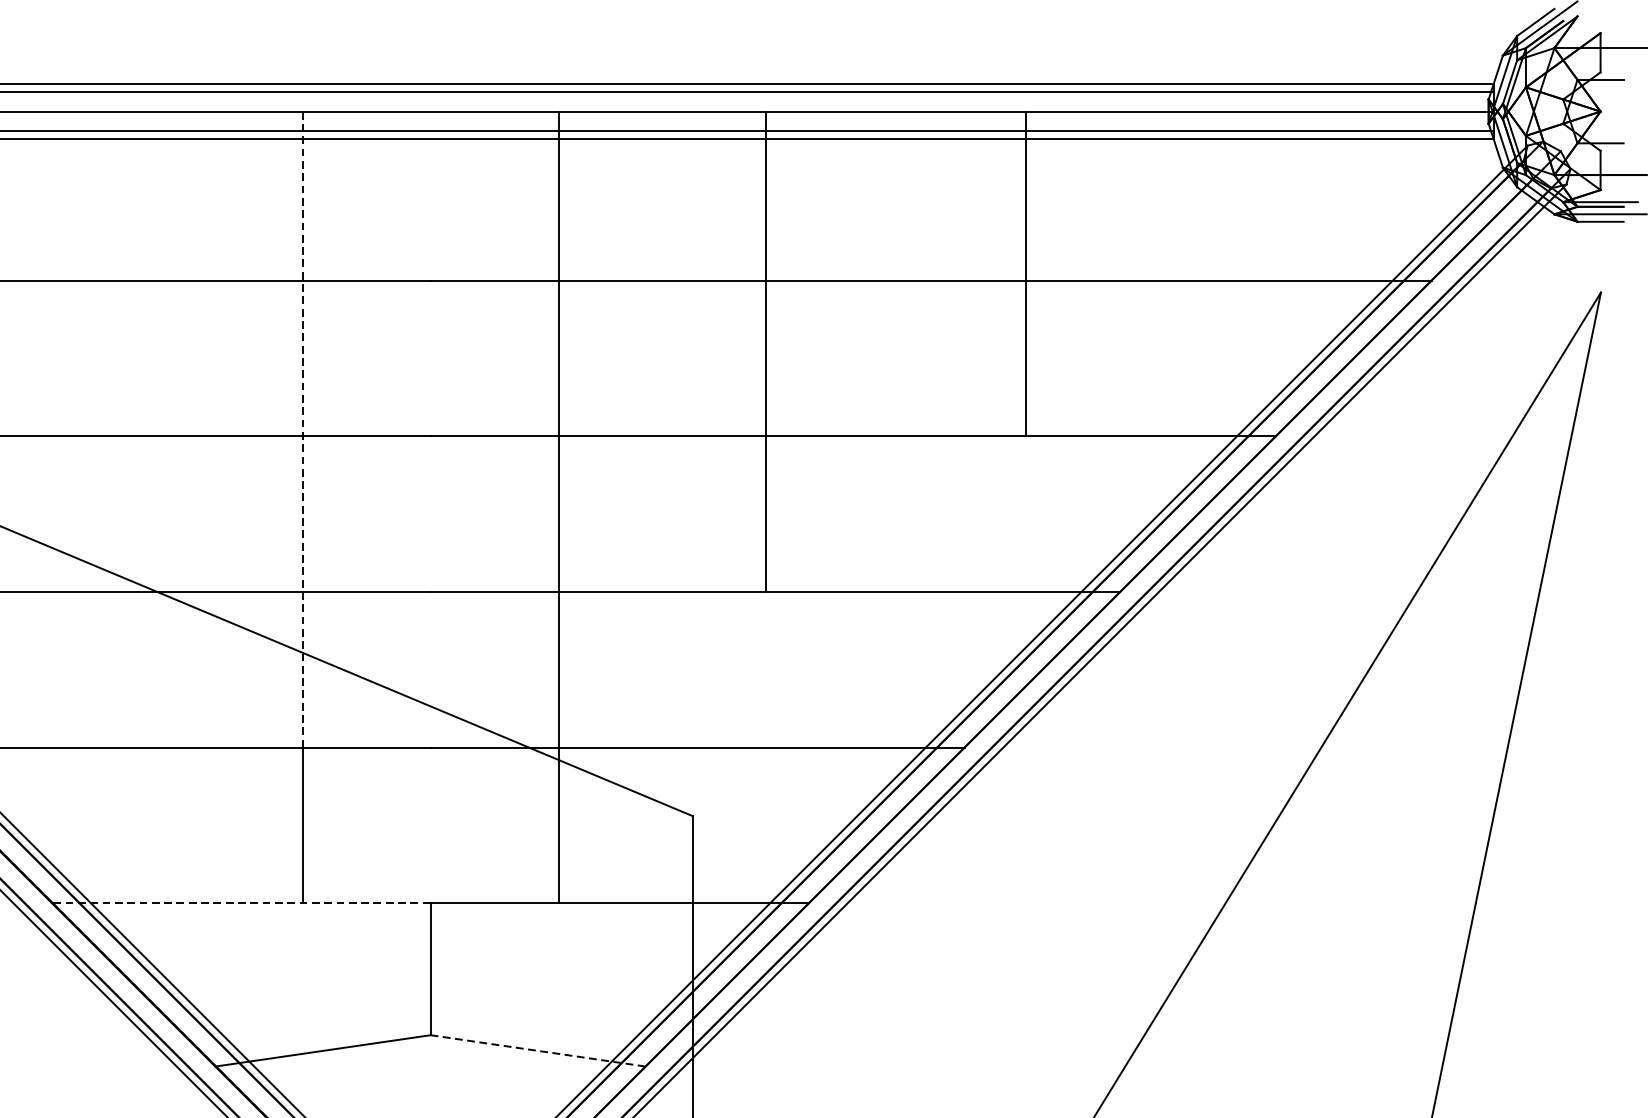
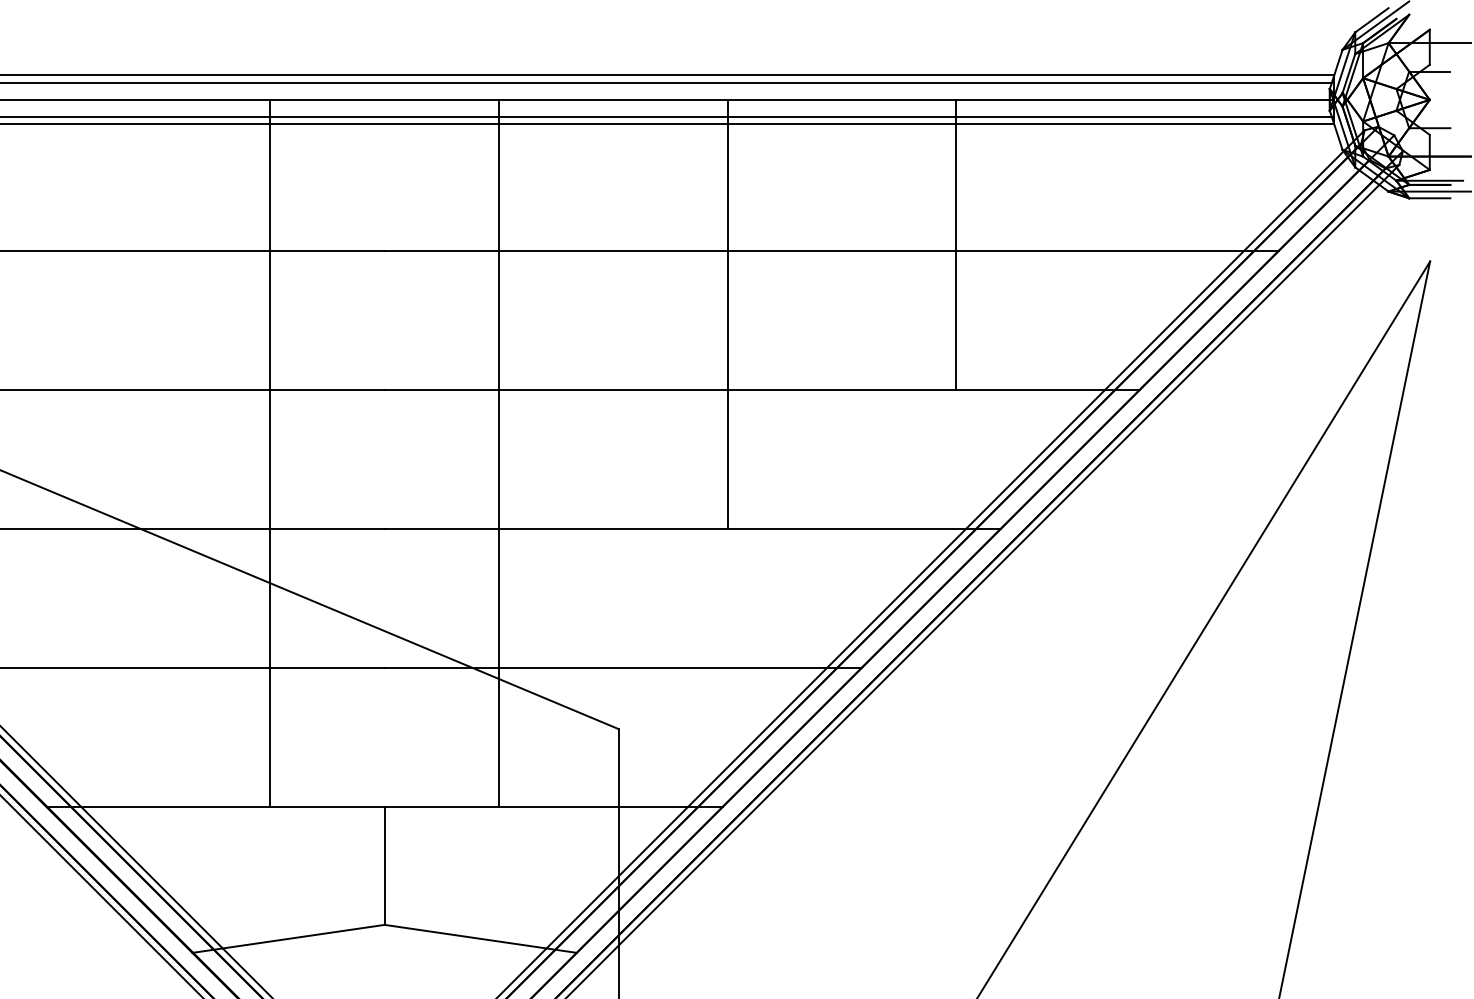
line: (1025, 273) -> (956, 244), moved
line: (766, 350) -> (727, 313), moved
line: (302, 429) -> (270, 383), dashed -> solid
line: (241, 903) -> (215, 807), dashed -> solid
line: (538, 1050) -> (481, 938), dashed -> solid

